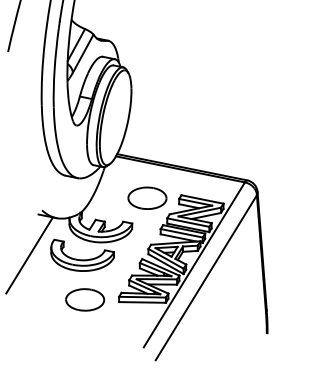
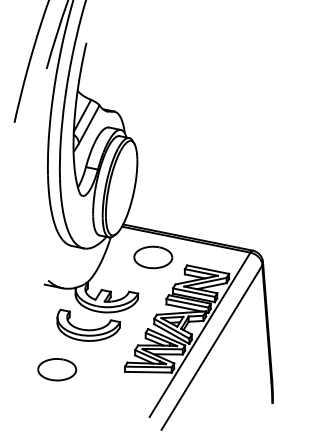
part: (147, 198) -> (153, 257), moved
line: (29, 255) -> (35, 325), removed
part: (85, 299) -> (57, 369), moved

